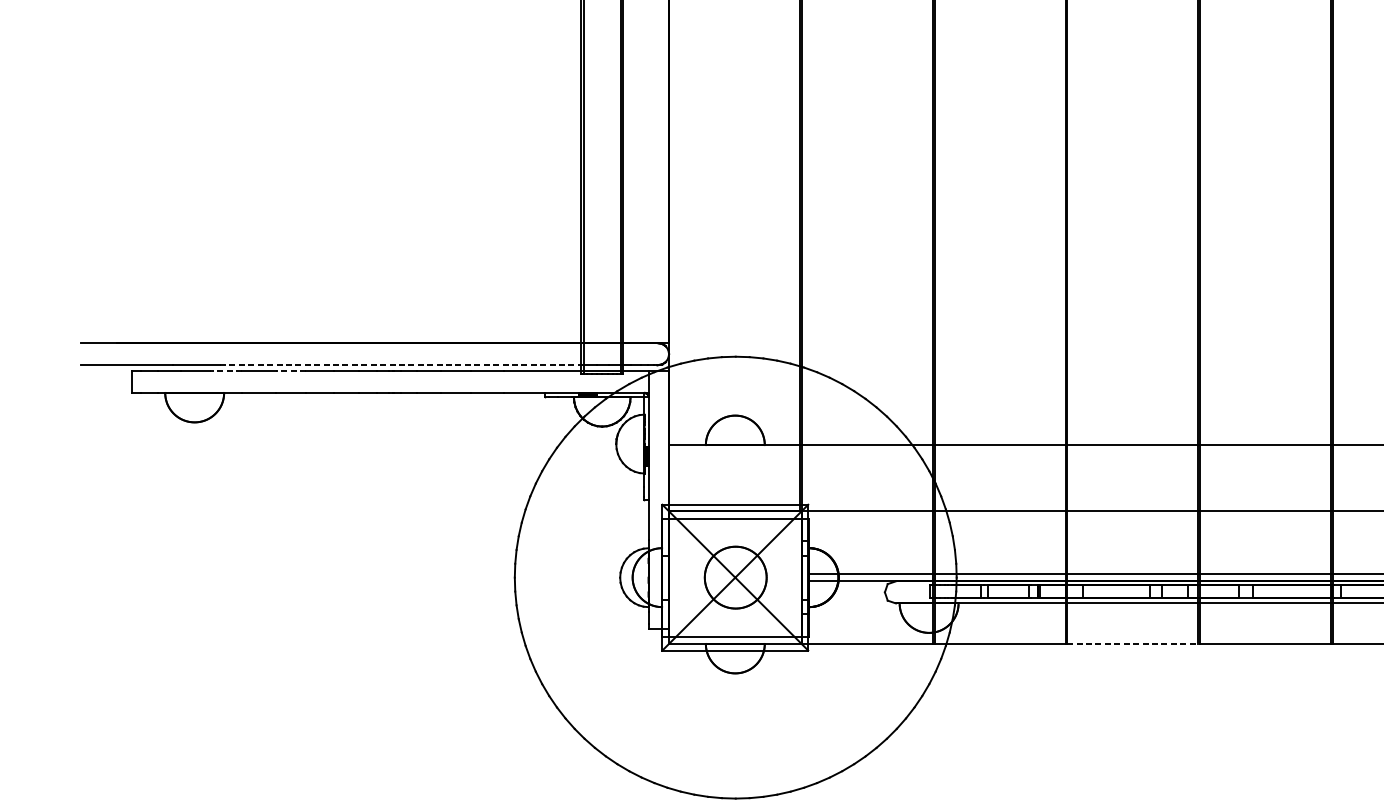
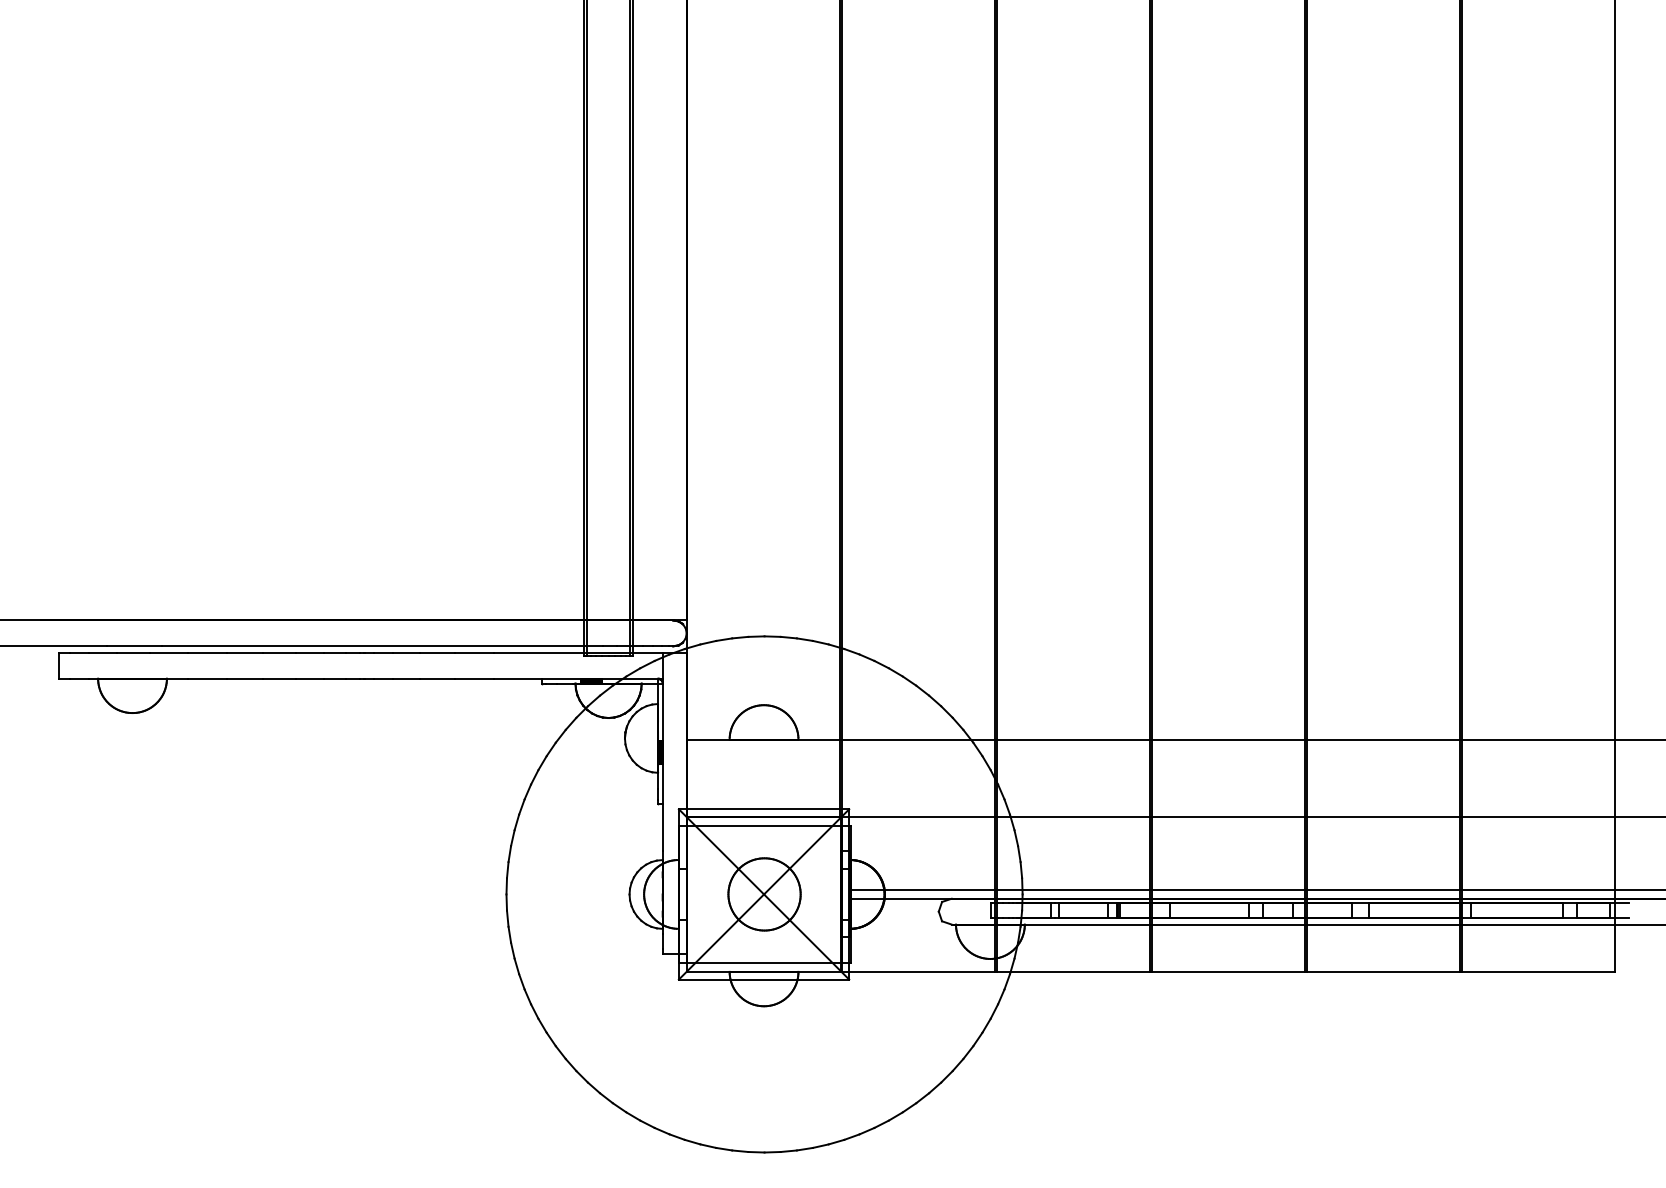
line: (401, 365) -> (374, 646), dashed -> solid
line: (225, 371) -> (168, 653), dashed -> solid
line: (290, 371) -> (244, 653), dashed -> solid
line: (1132, 643) -> (1228, 971), dashed -> solid

